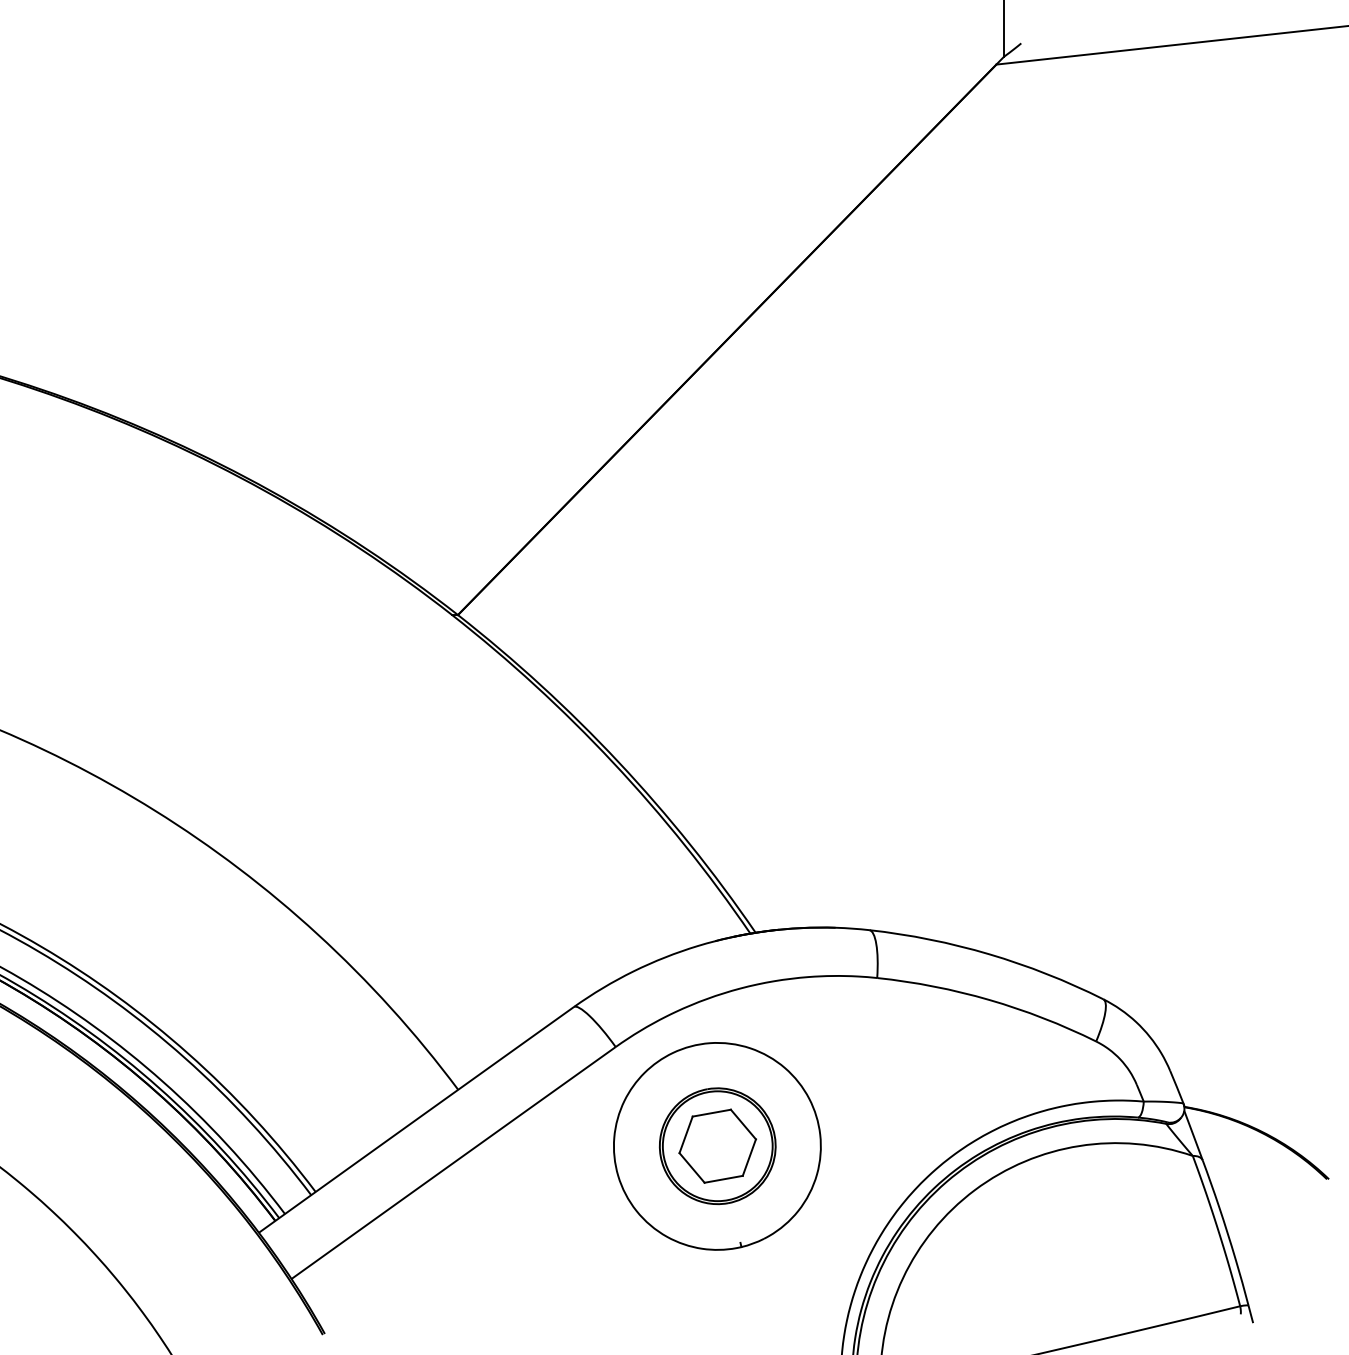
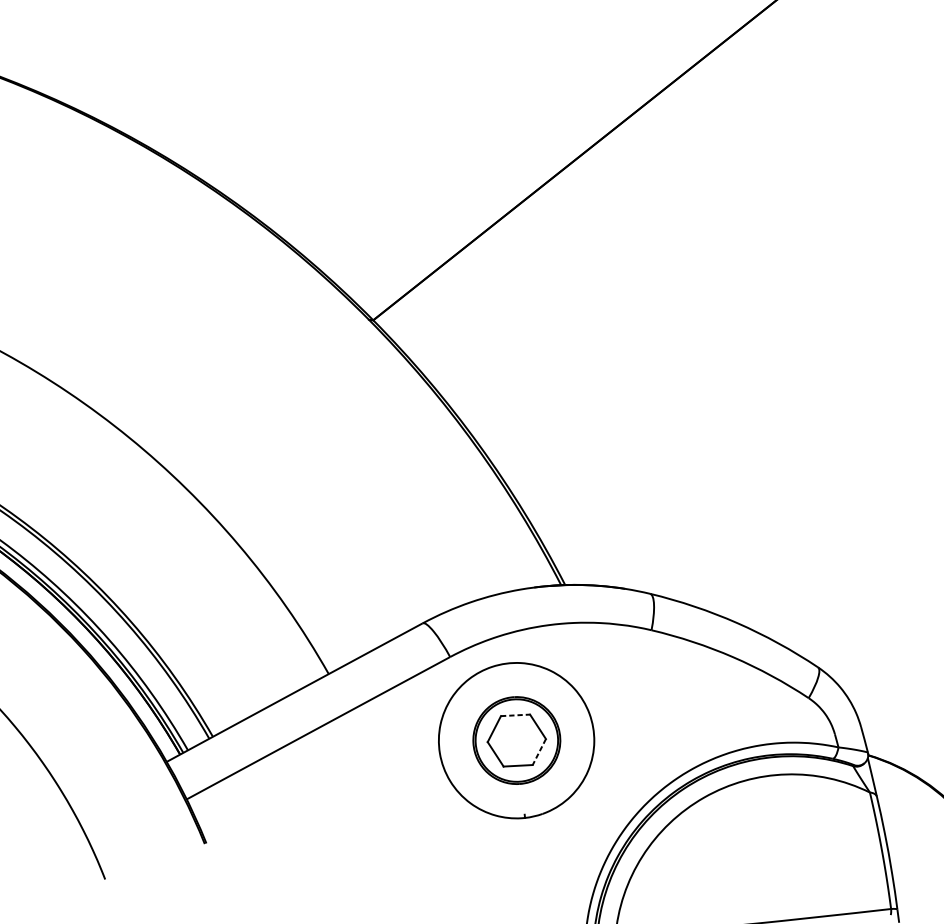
line: (712, 1113) -> (516, 715), solid -> dashed
line: (749, 1158) -> (539, 752), solid -> dashed

